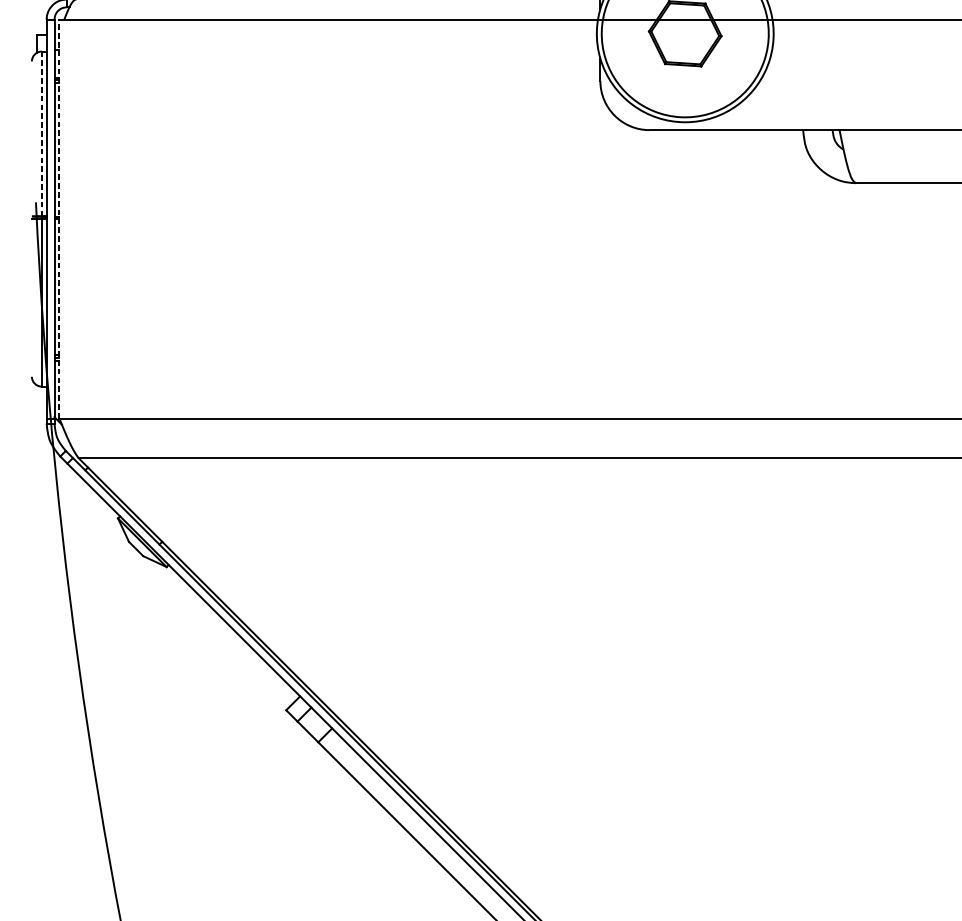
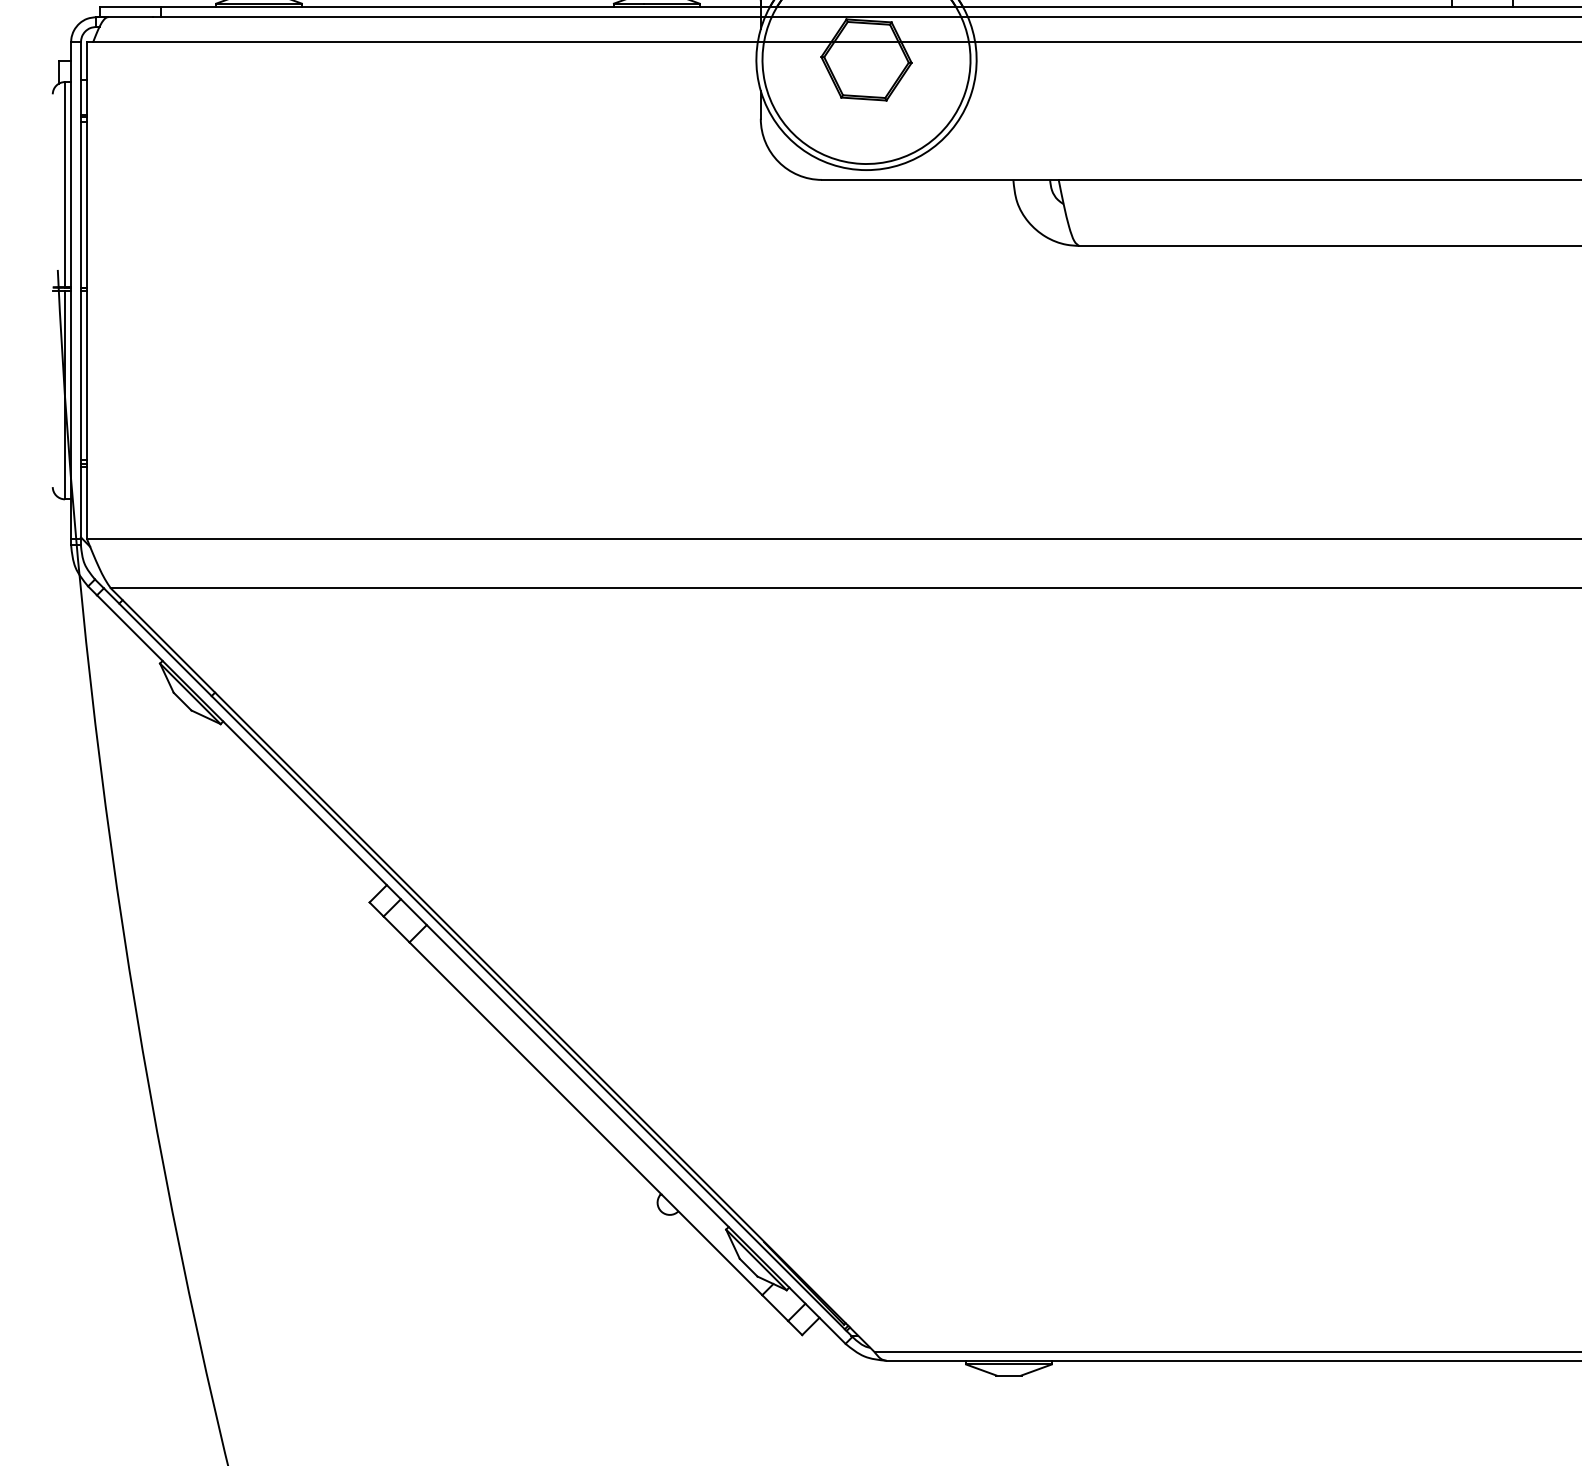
line: (42, 133) -> (65, 184), dashed -> solid
line: (59, 218) -> (87, 290), dashed -> solid

